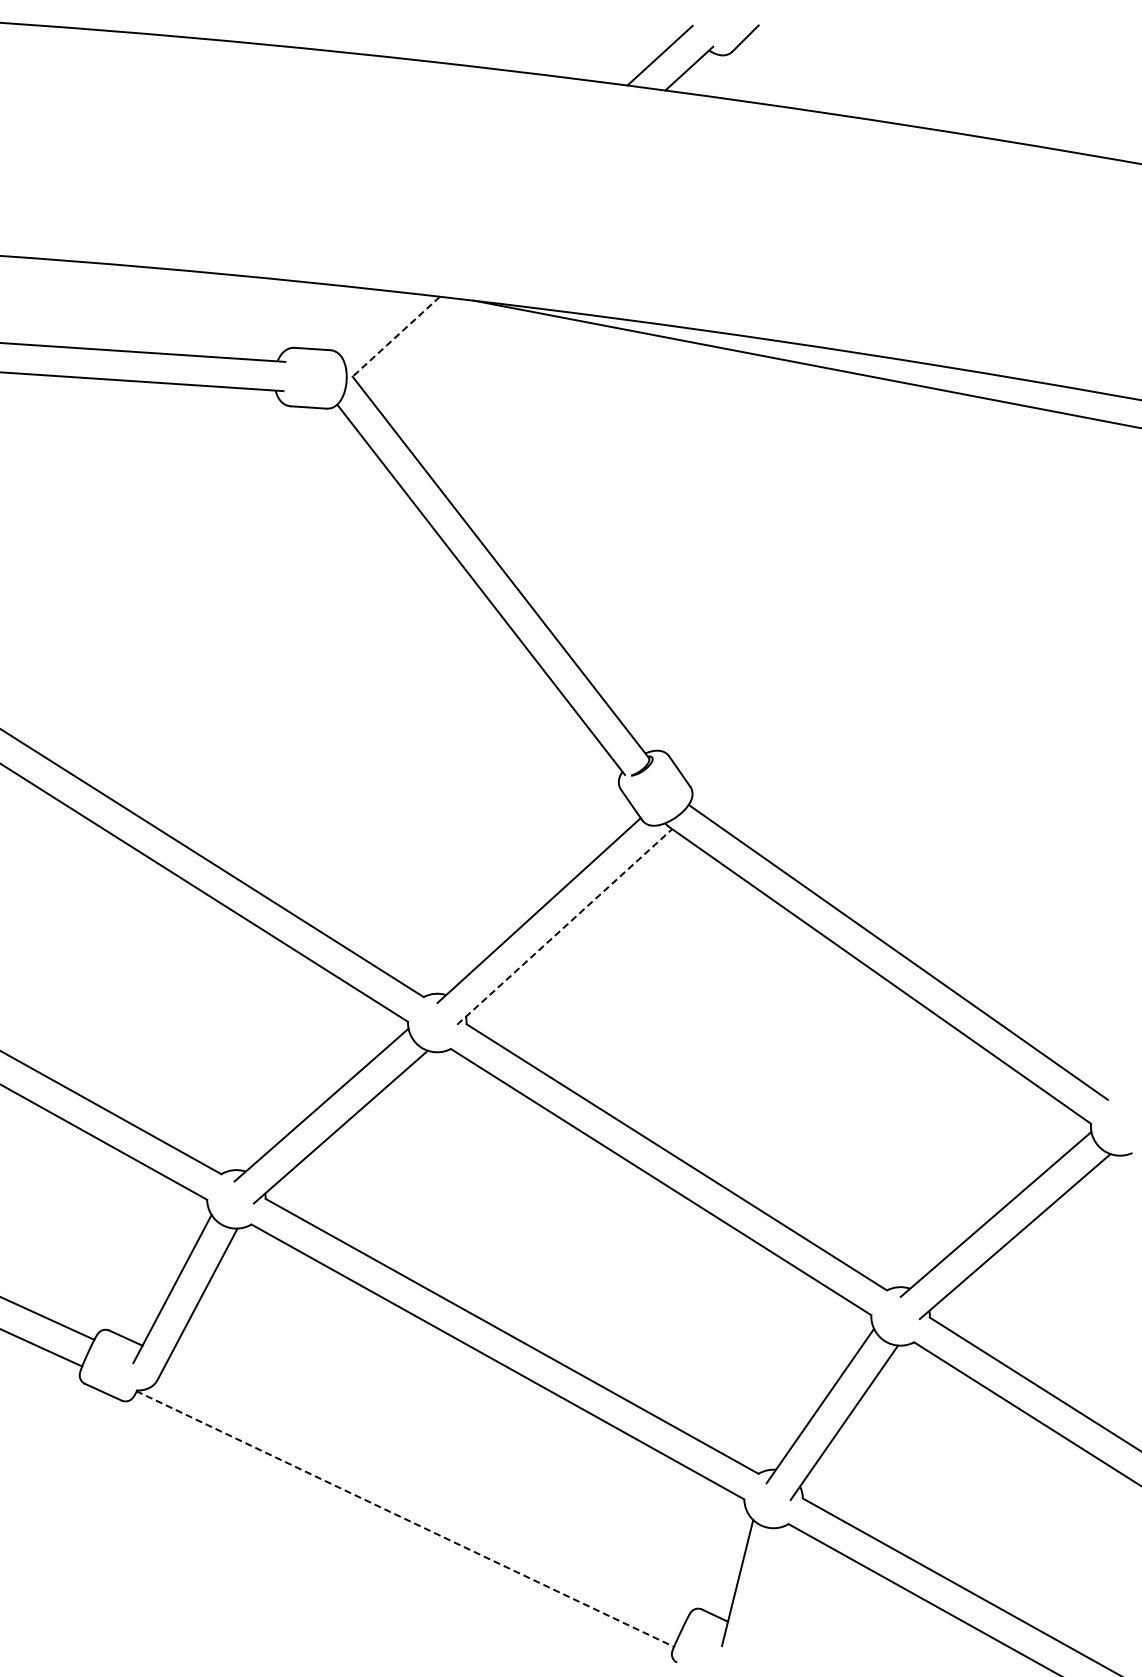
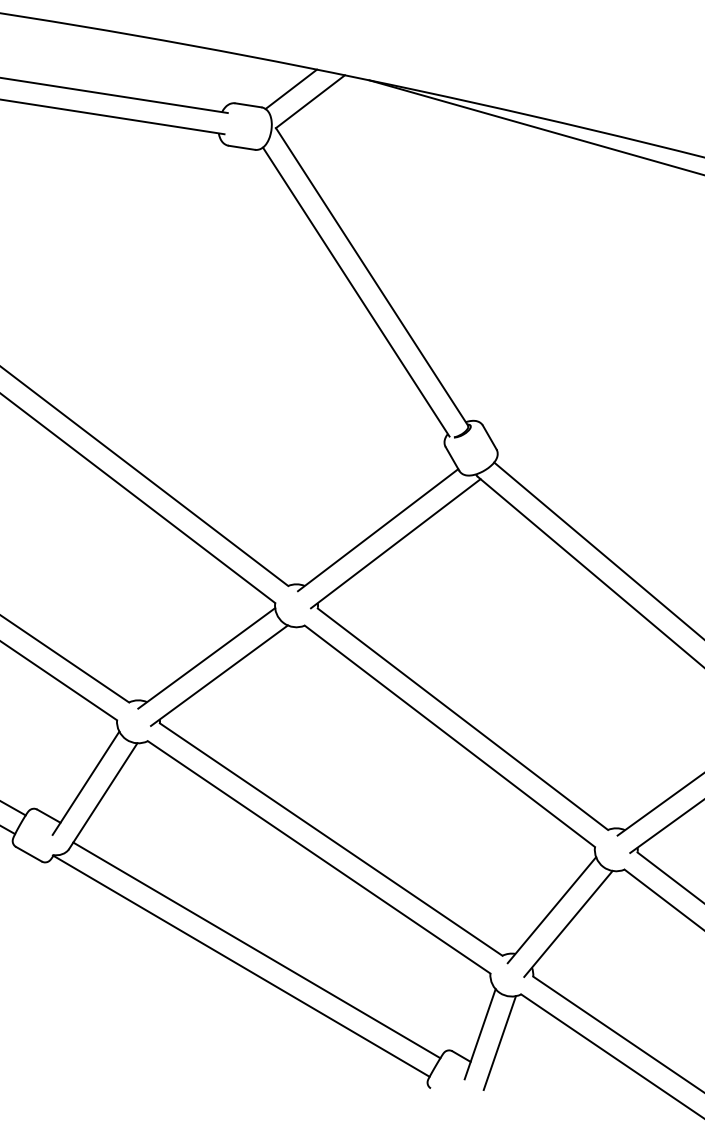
line: (368, 321) -> (291, 88), added
line: (395, 337) -> (309, 102), dashed -> solid
line: (565, 926) -> (396, 543), dashed -> solid
line: (424, 1495) -> (256, 950), added
line: (405, 1518) -> (241, 965), dashed -> solid
line: (765, 1592) -> (499, 1042), added

